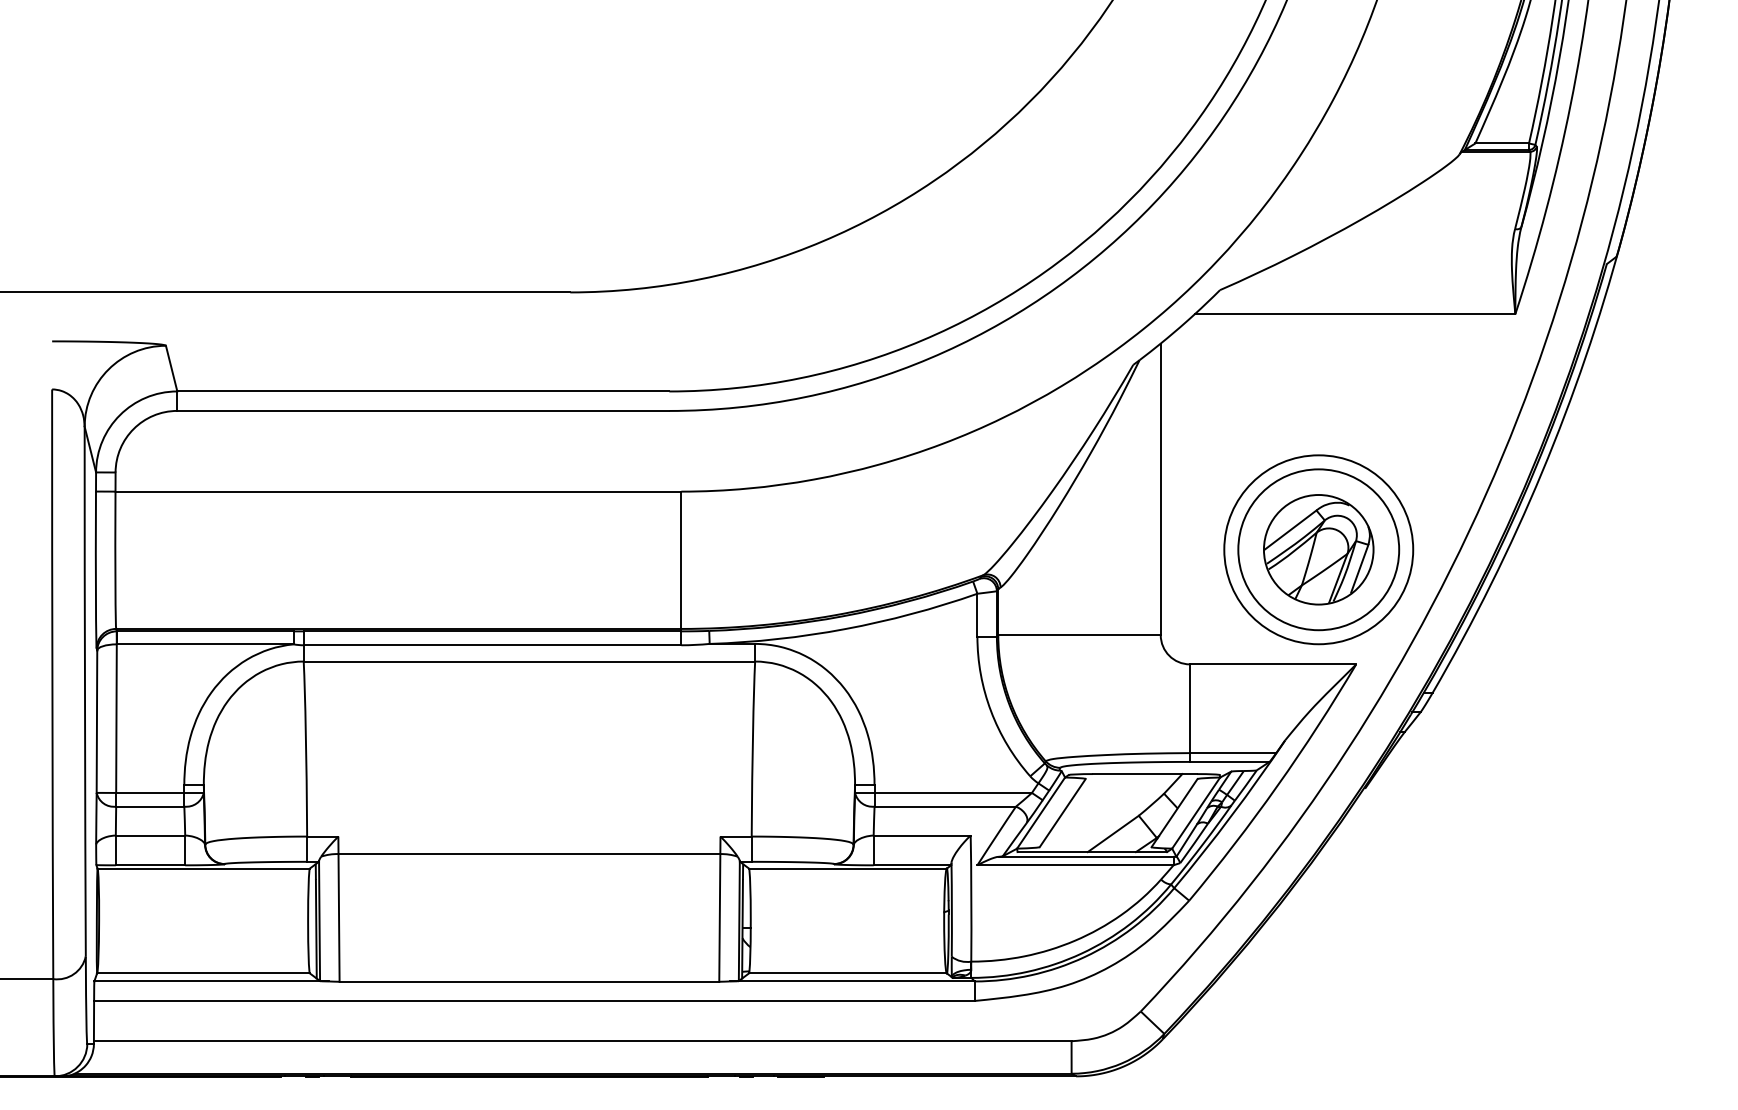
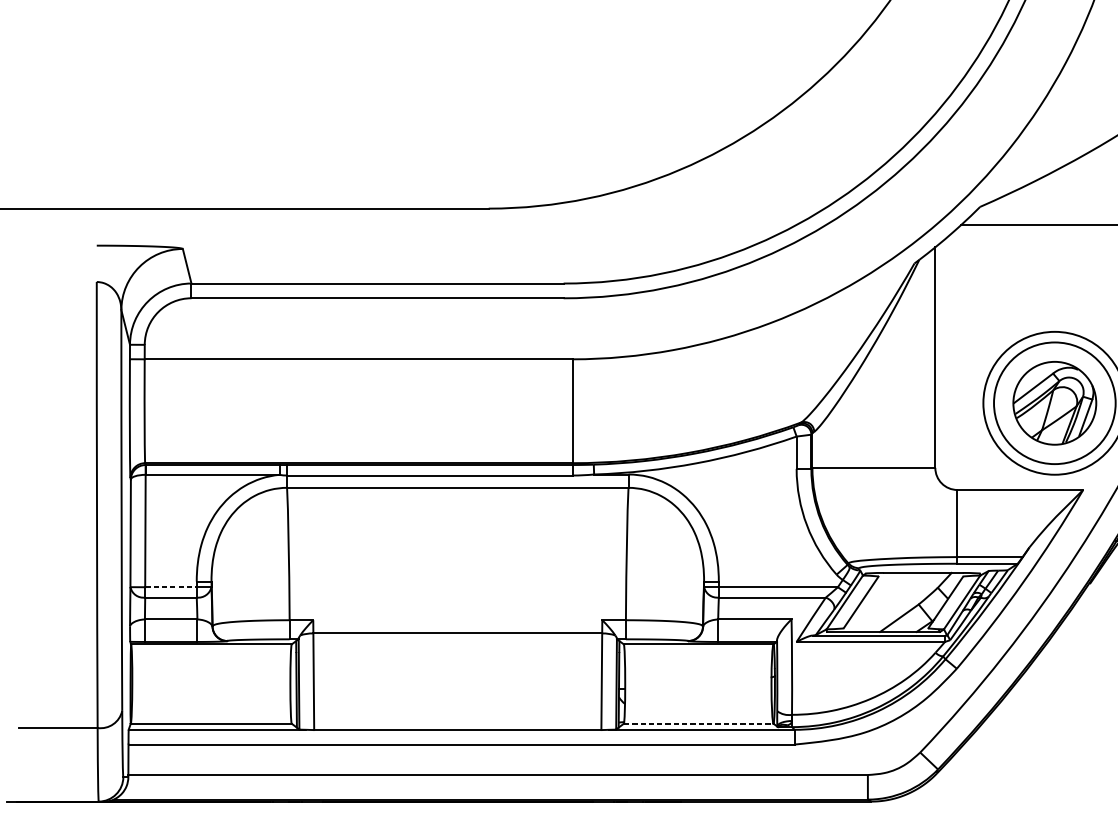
line: (150, 792) -> (171, 586), solid -> dashed
line: (847, 973) -> (698, 723), solid -> dashed

